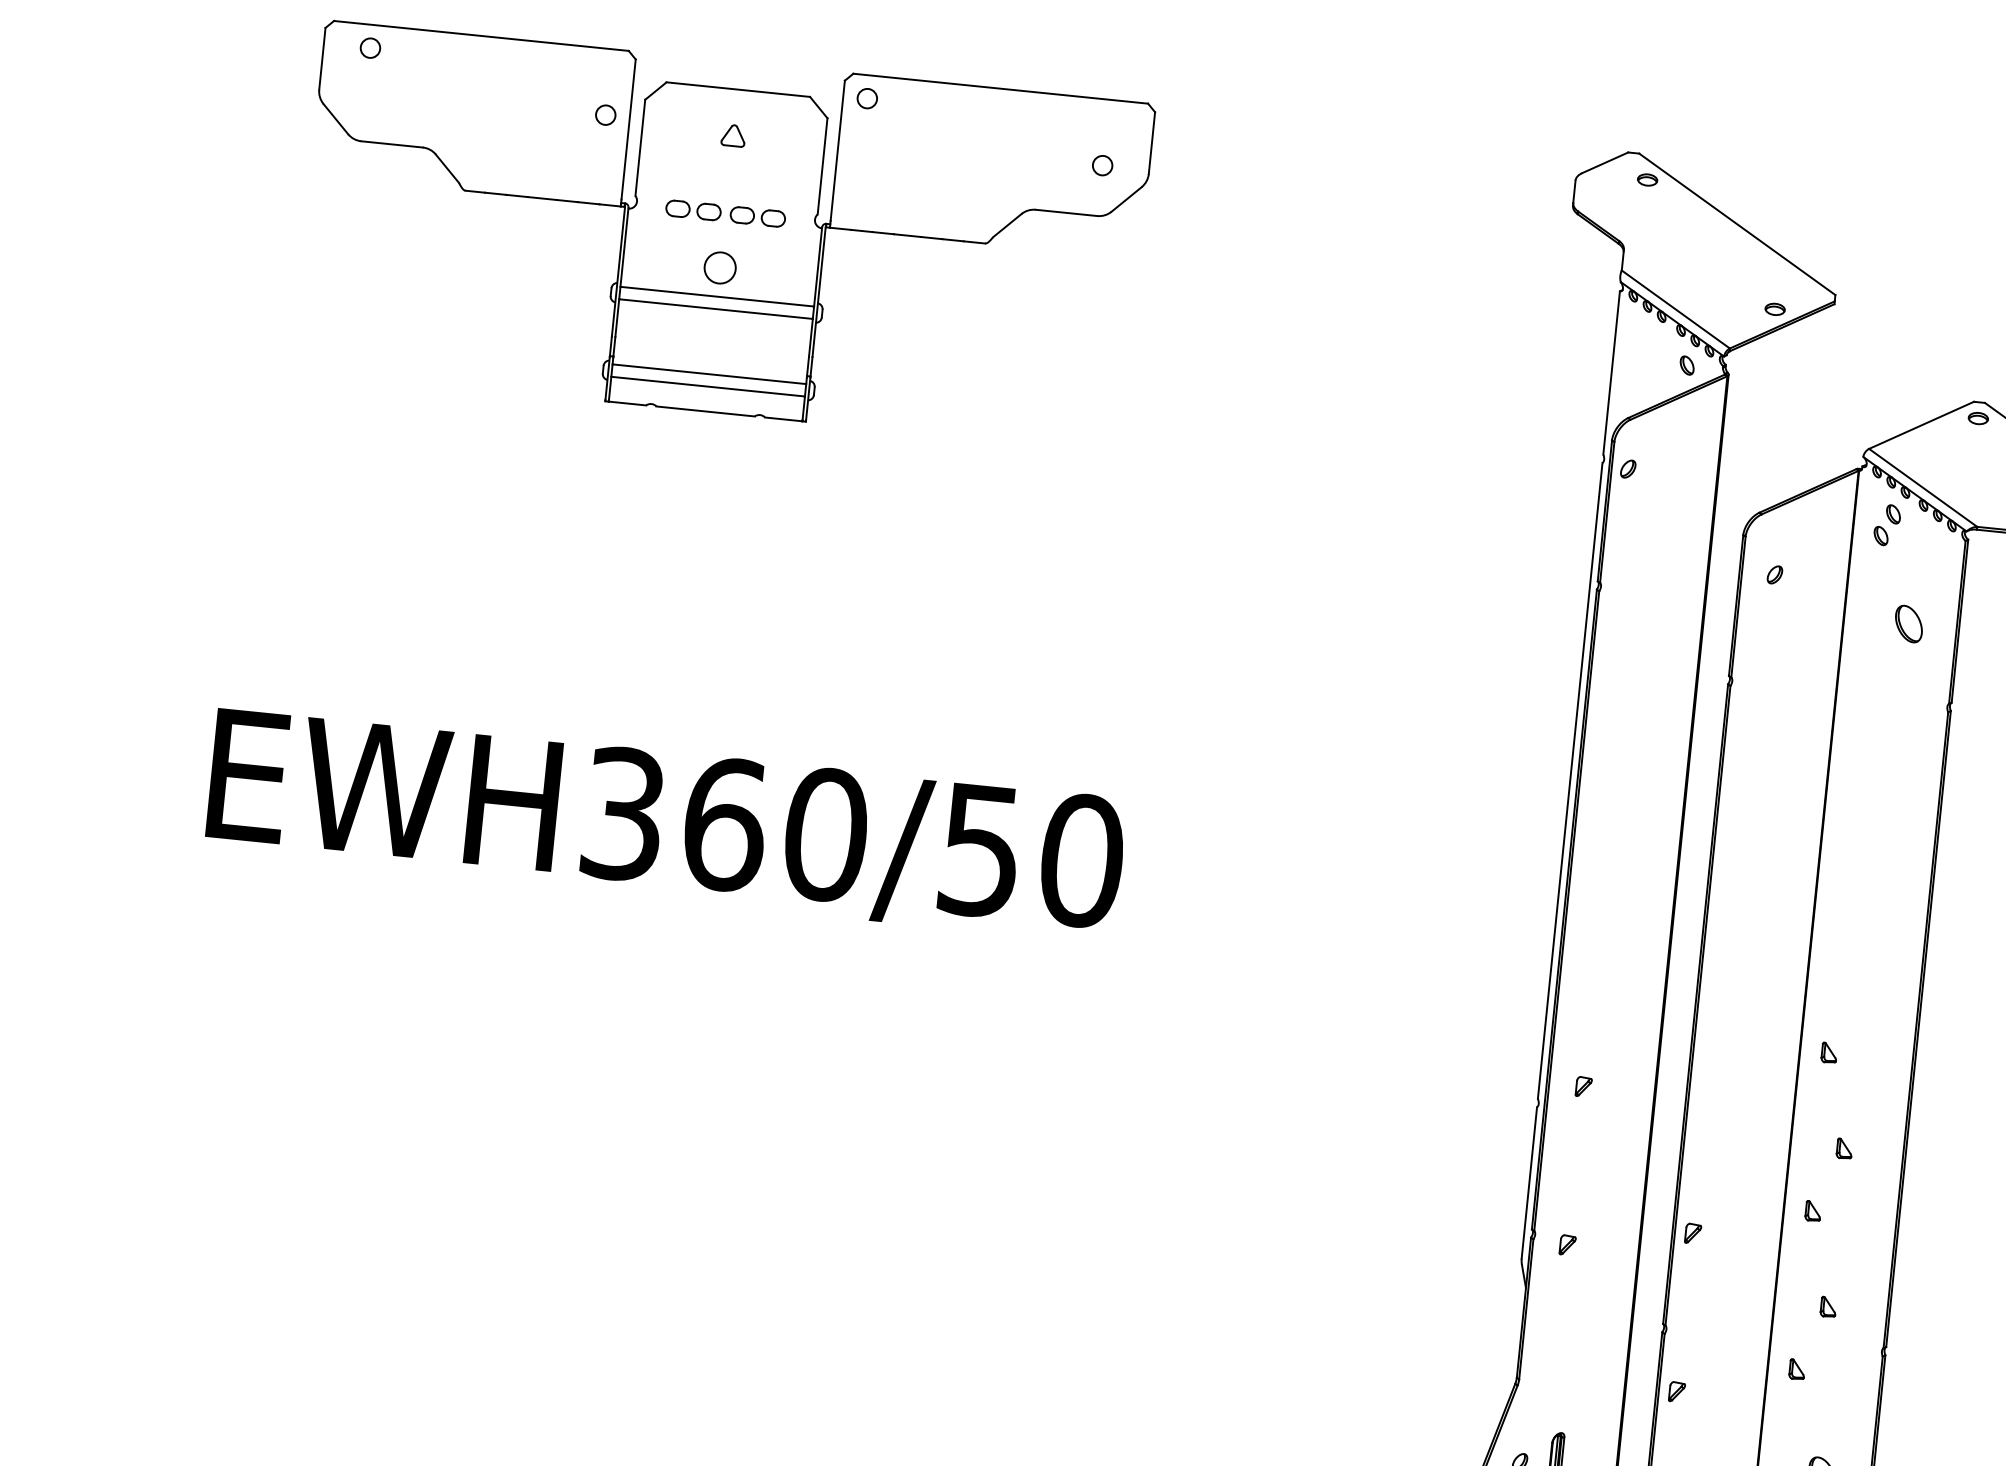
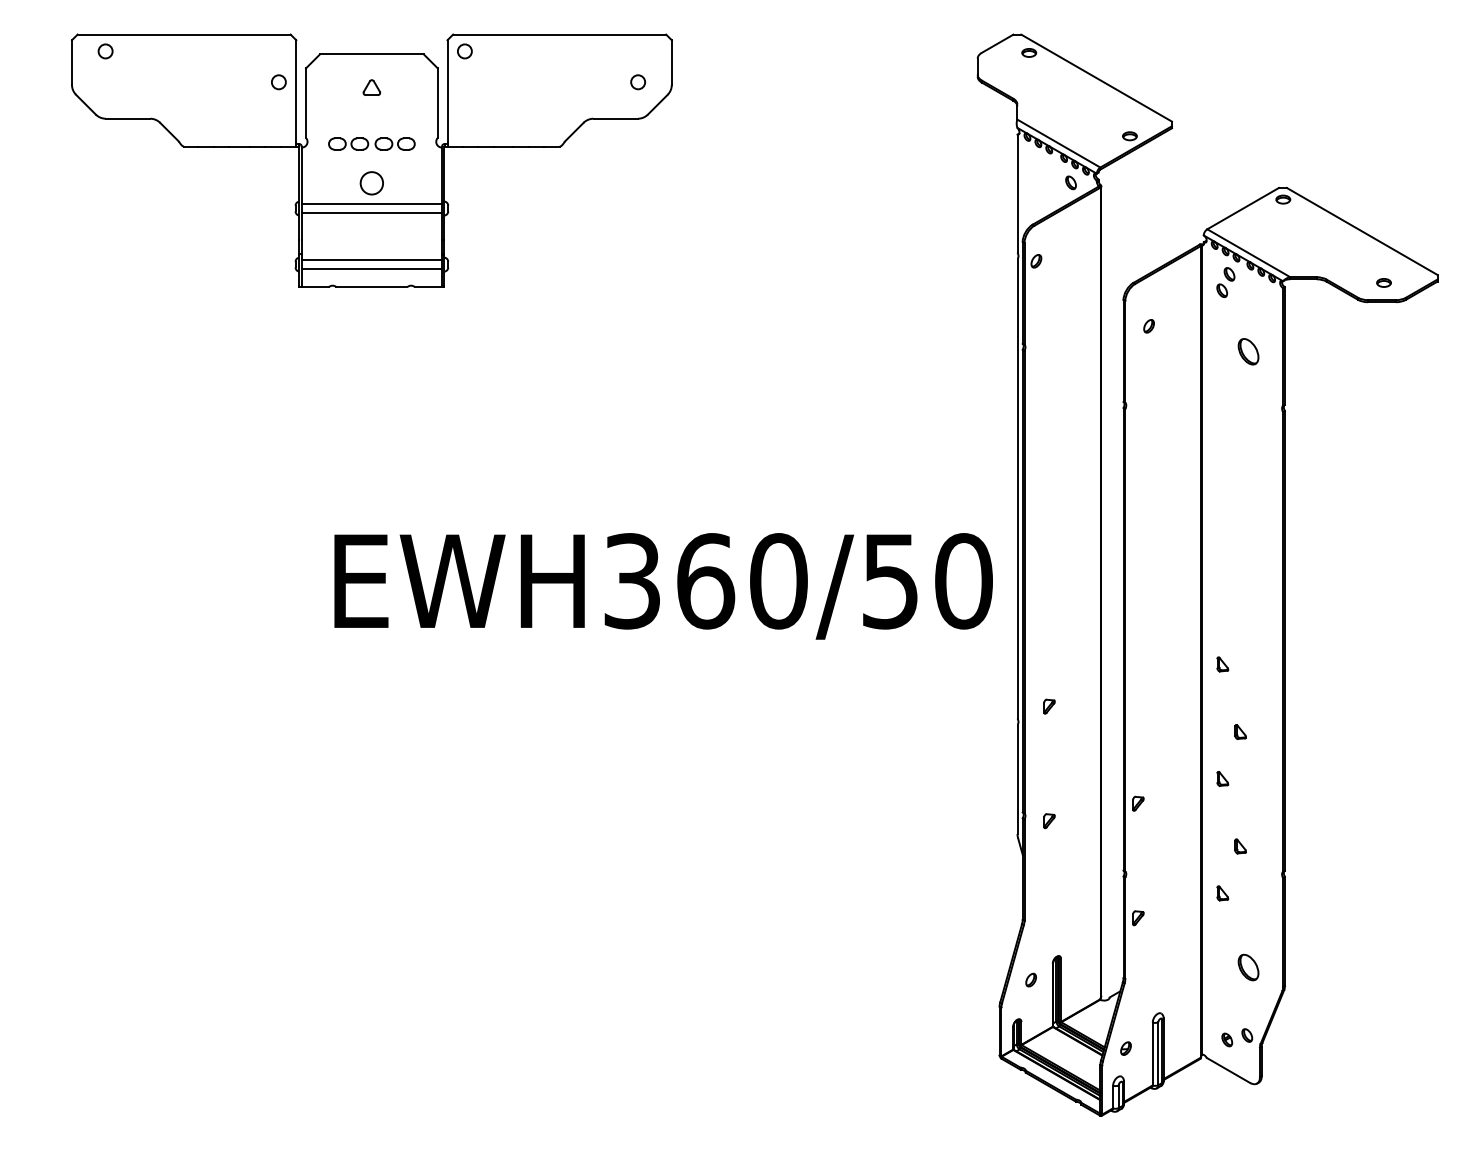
text: (665, 825) -> (663, 586), moved

